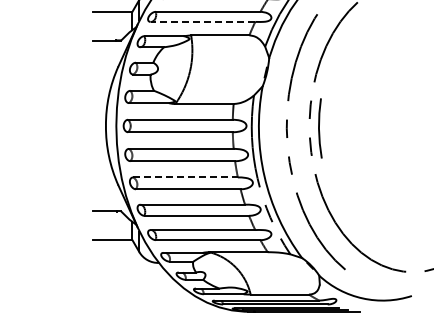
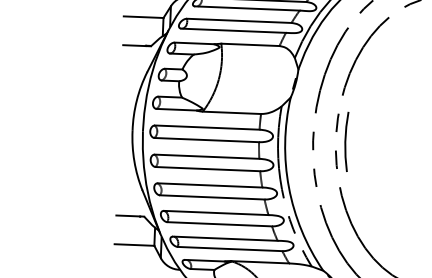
line: (202, 21) -> (233, 30), dashed -> solid
line: (186, 177) -> (210, 185), dashed -> solid

